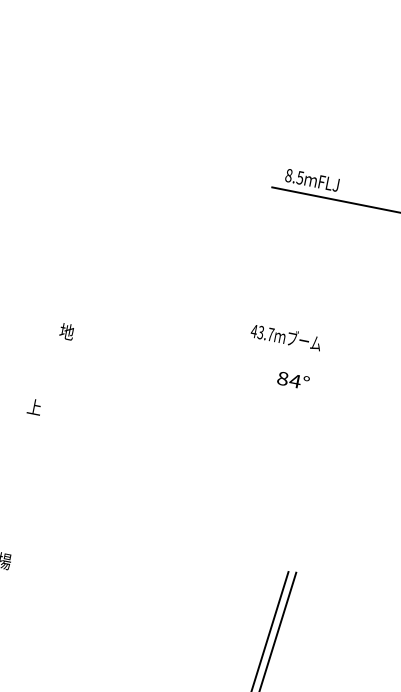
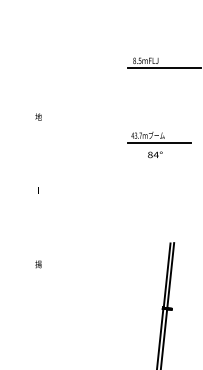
text: (67, 330) -> (38, 116), moved
line: (305, 356) -> (158, 142), added

